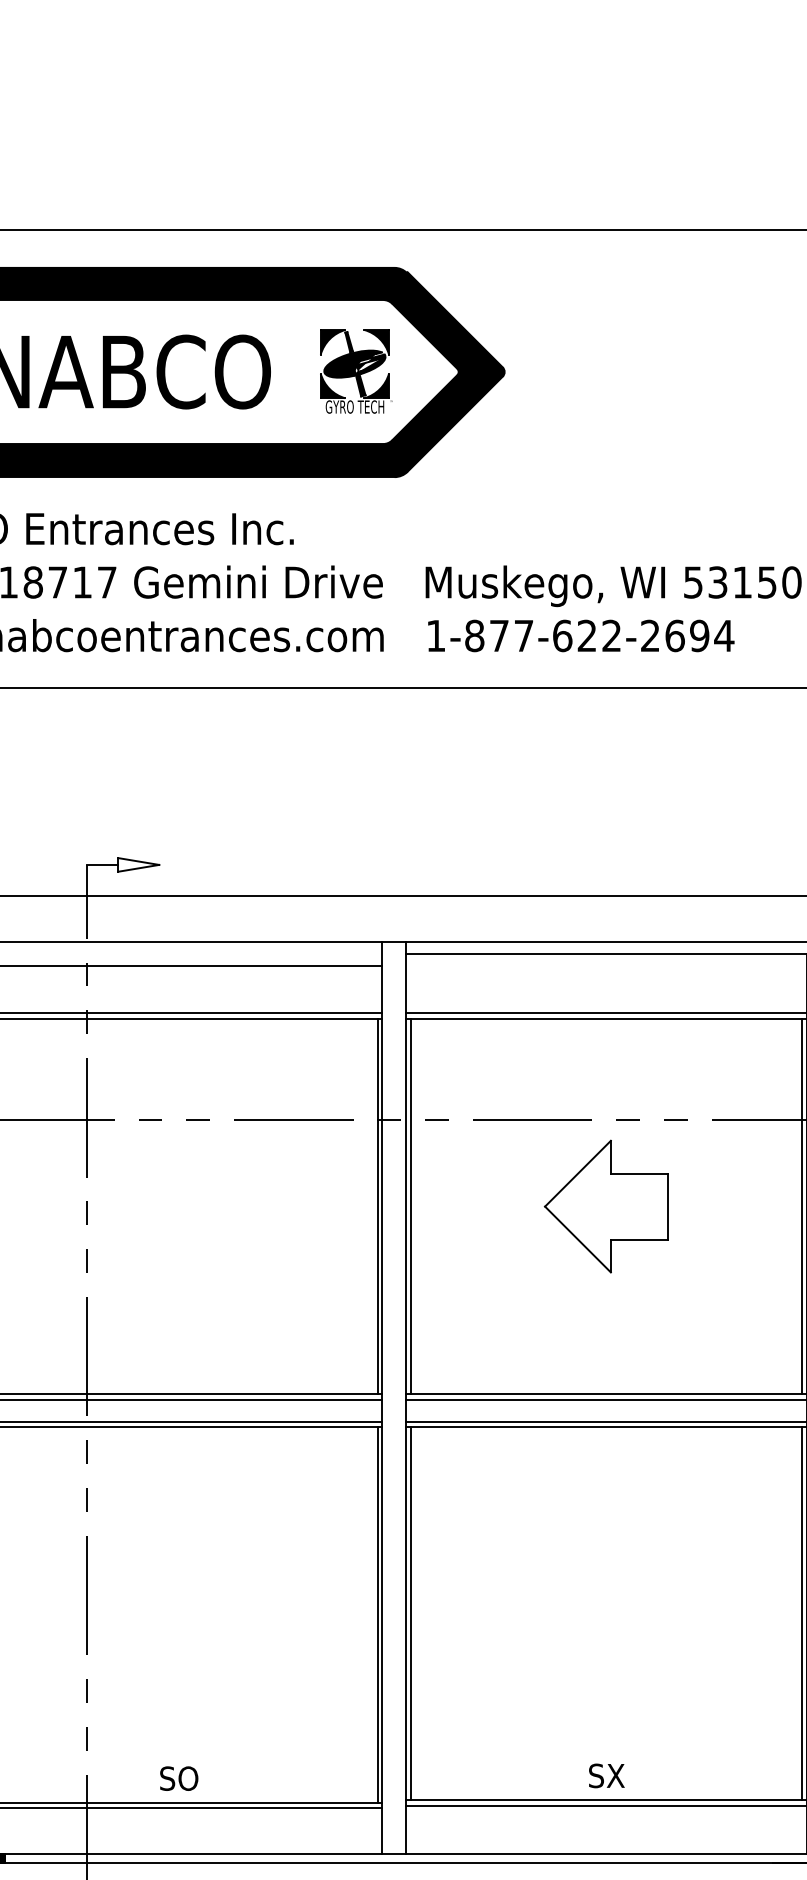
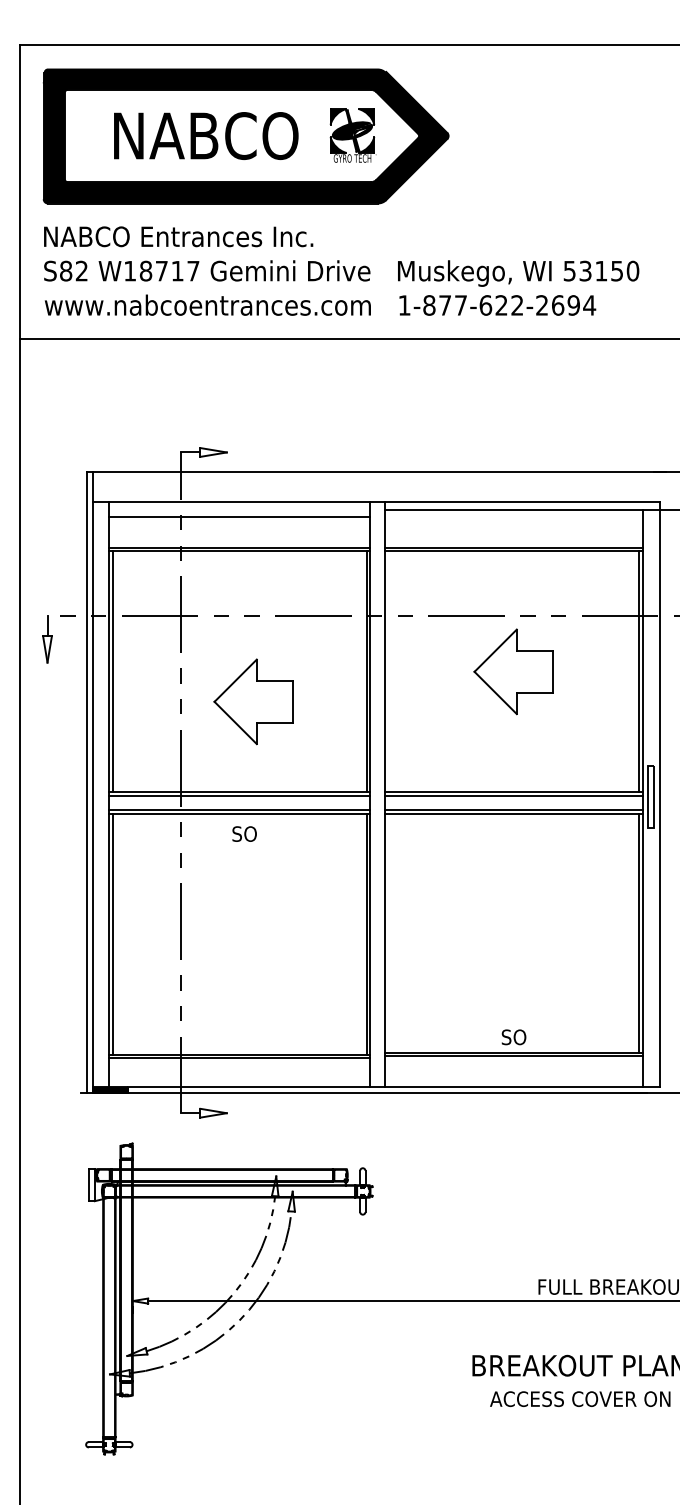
line: (411, 1206) -> (388, 671), removed
part: (200, 1252) -> (253, 701), added
line: (411, 1612) -> (388, 932), removed
text: (605, 1776) -> (513, 1037), SX -> SO
text: (178, 1777) -> (244, 833), moved

